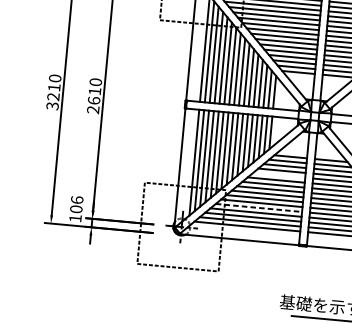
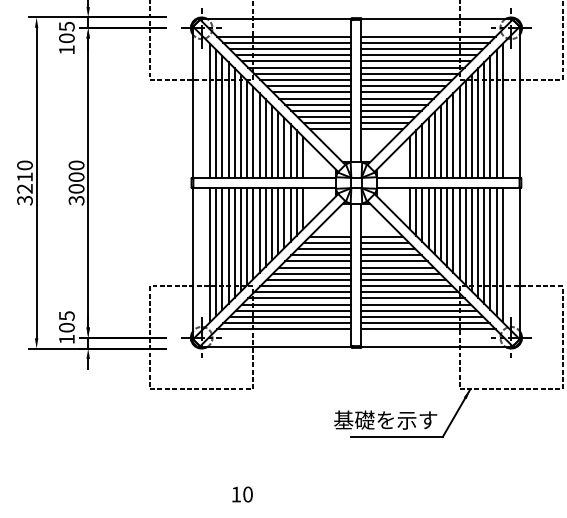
text: (94, 100) -> (76, 188), 2610 -> 3000
line: (279, 175) -> (318, 261), added
text: (76, 199) -> (66, 315), 106 -> 105
line: (258, 207) -> (296, 304), dashed -> solid

